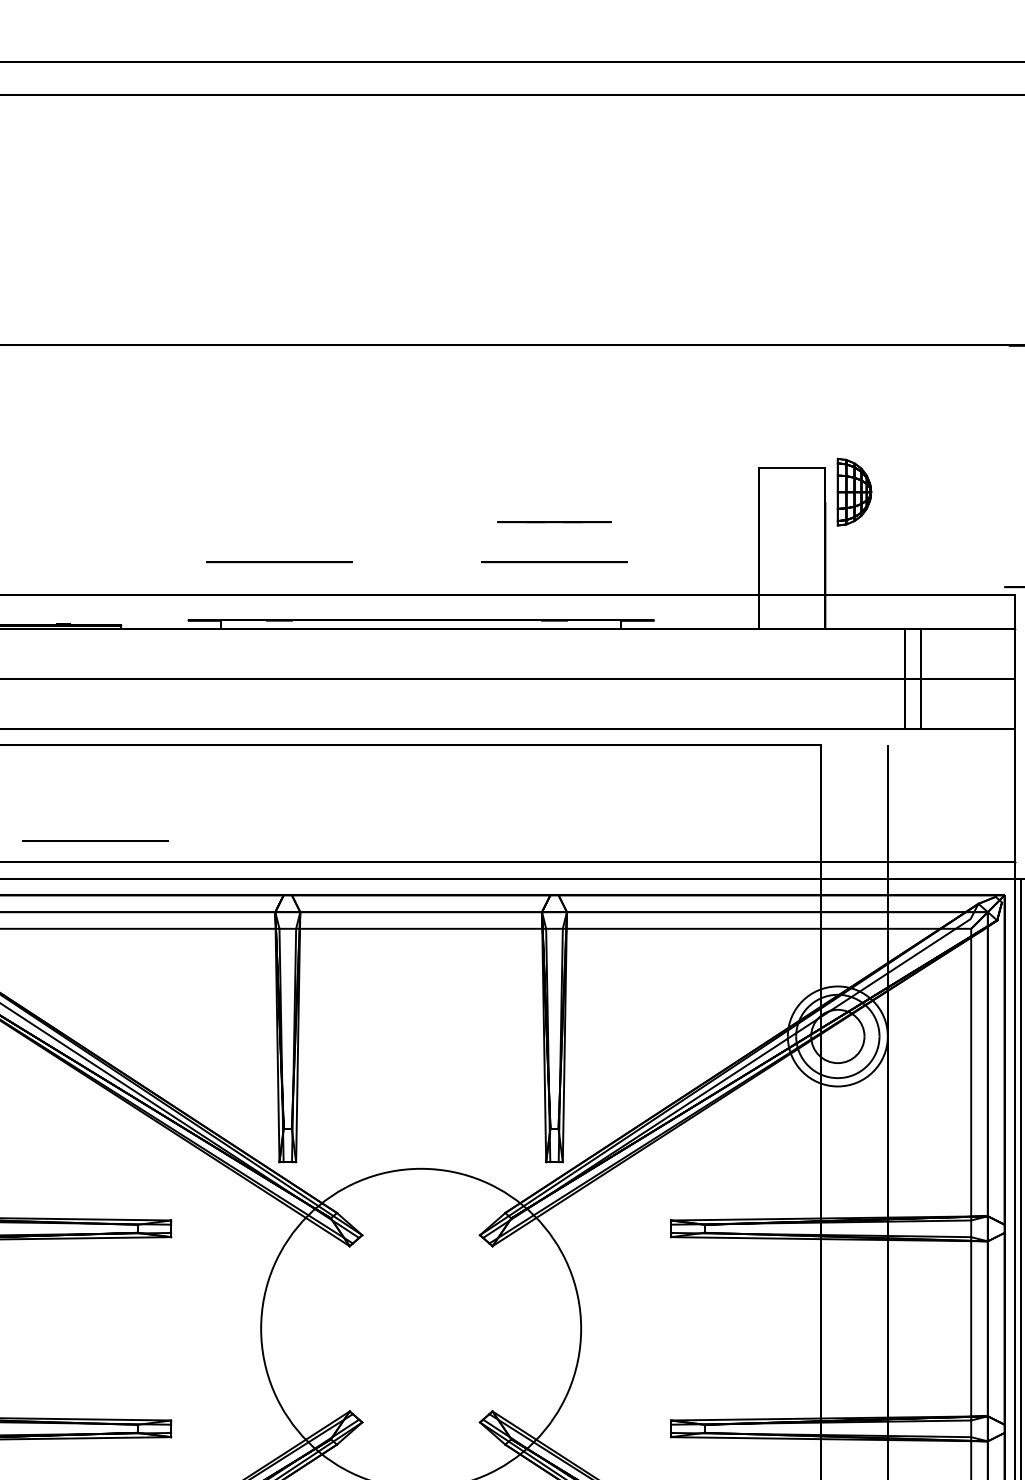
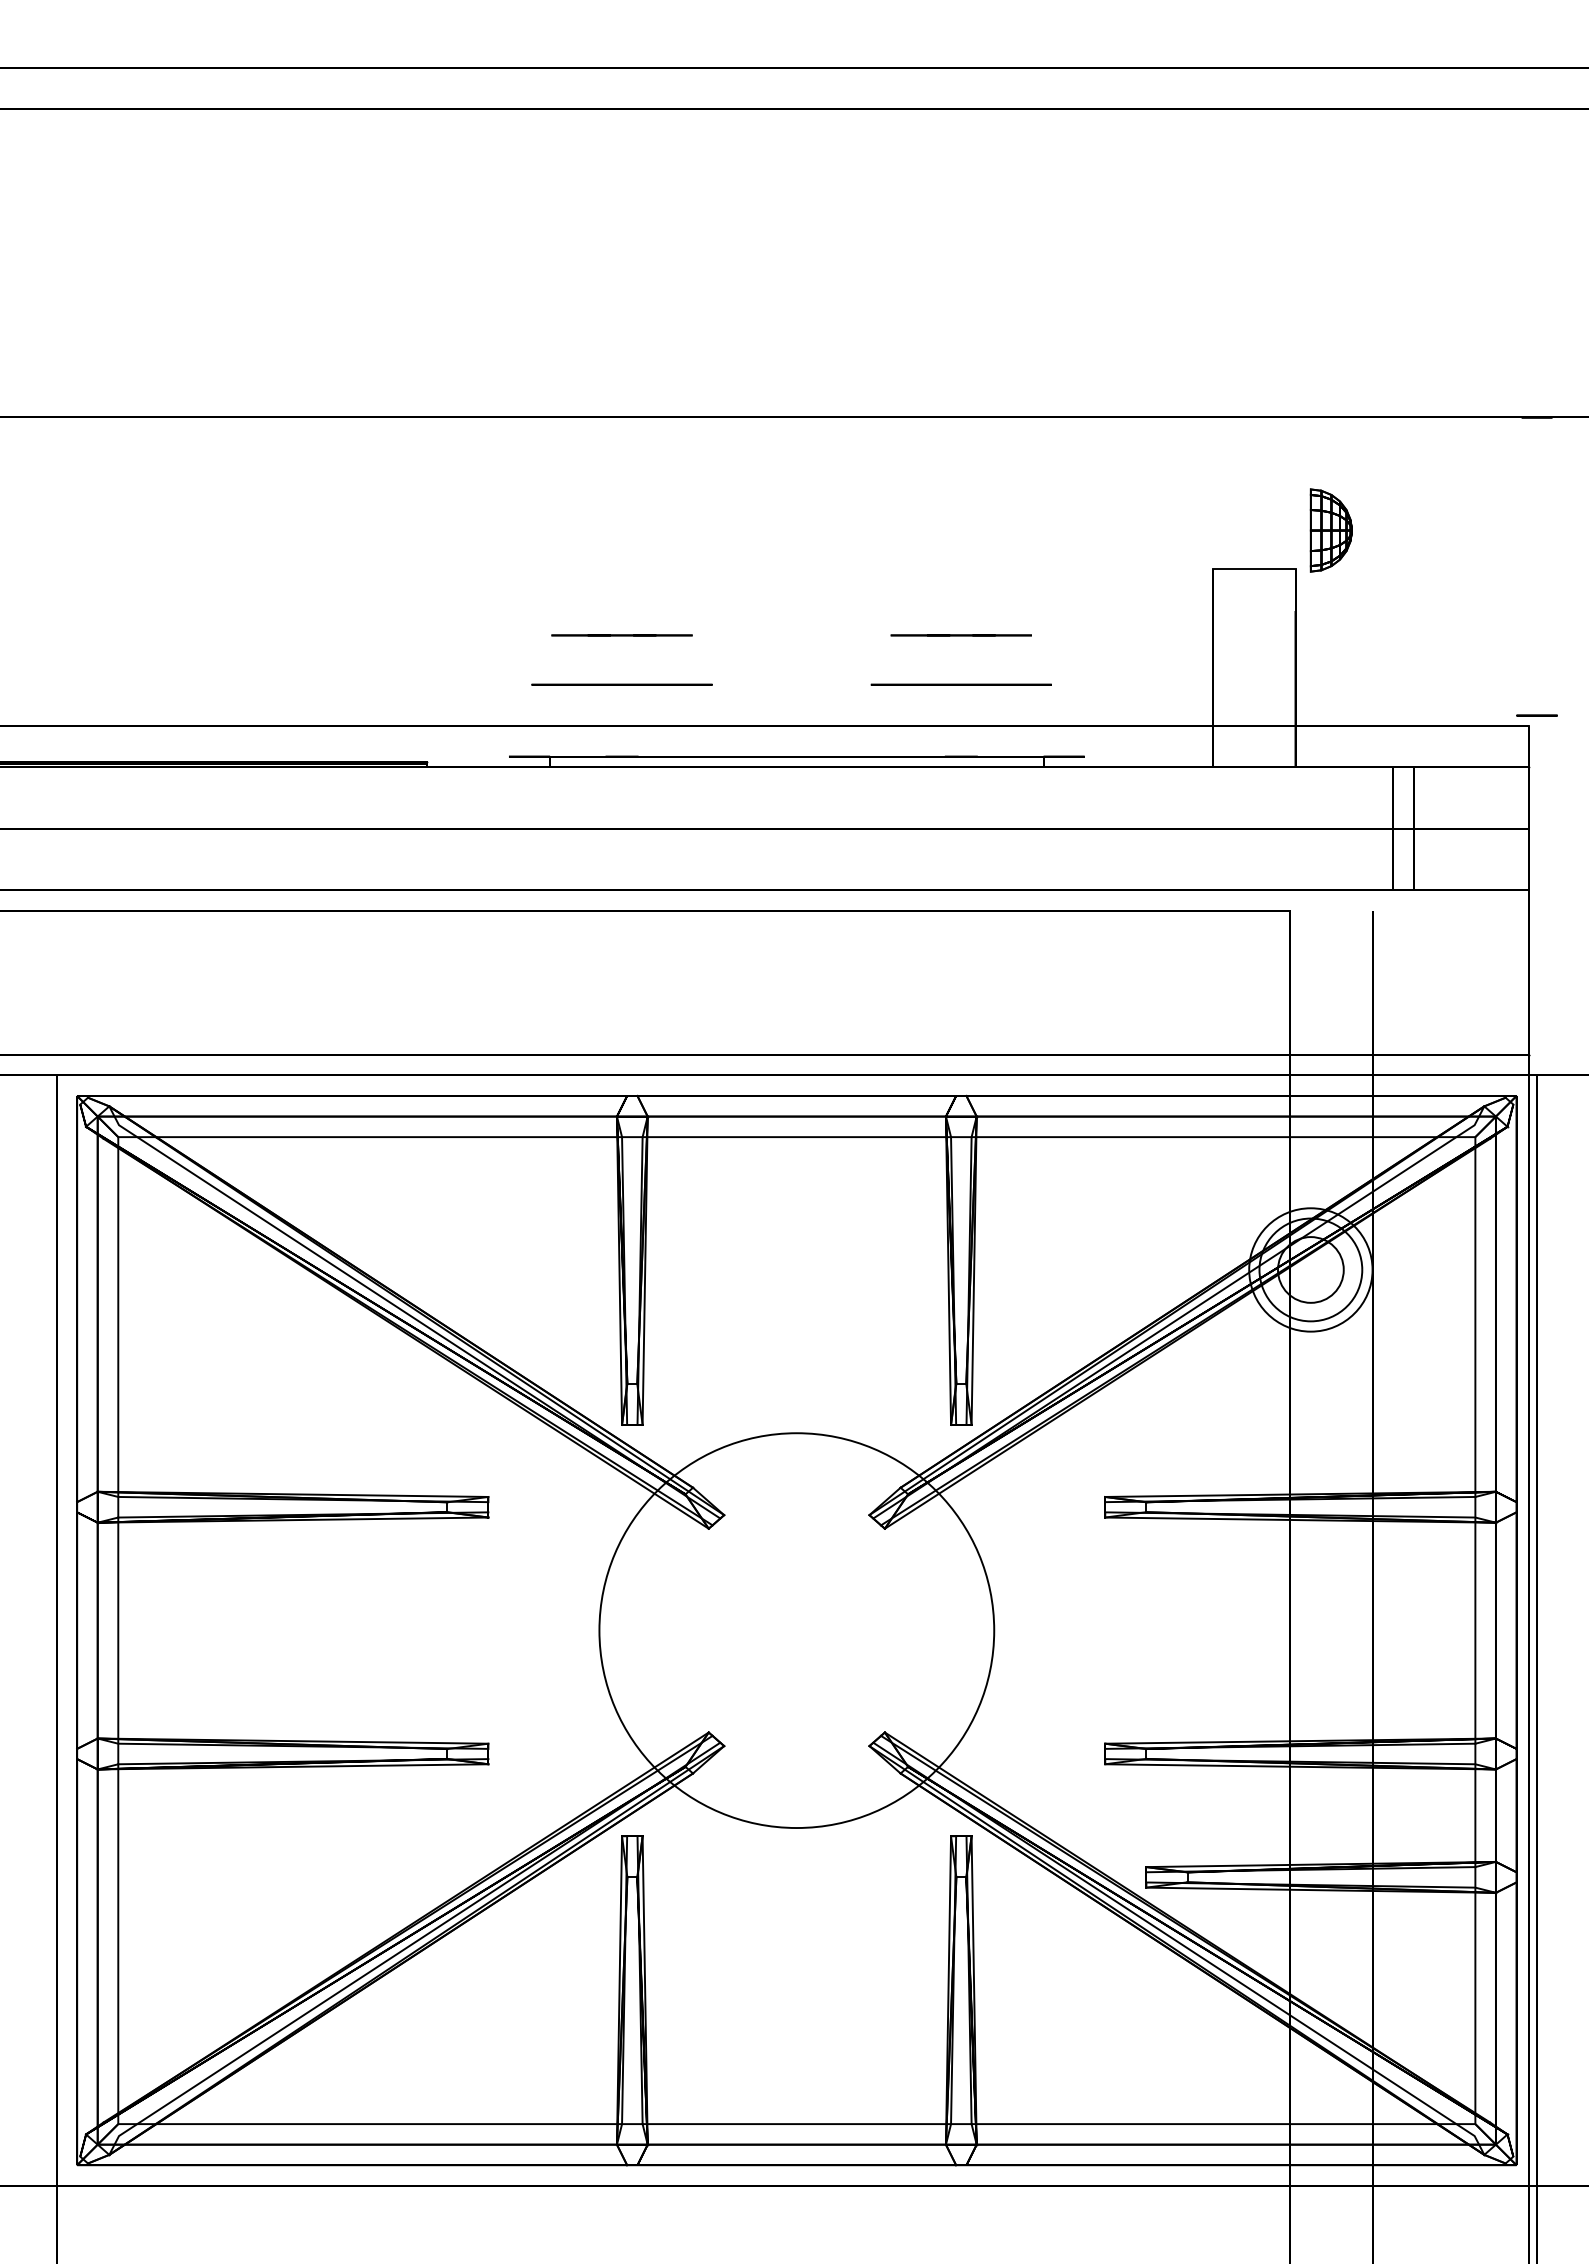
part: (853, 492) -> (1330, 530), moved
line: (279, 522) -> (621, 635), added
circle: (95, 840) -> (394, 1028), removed

